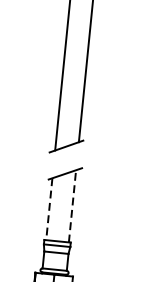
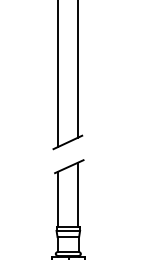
line: (72, 206) -> (78, 194), dashed -> solid
line: (49, 209) -> (58, 199), dashed -> solid

